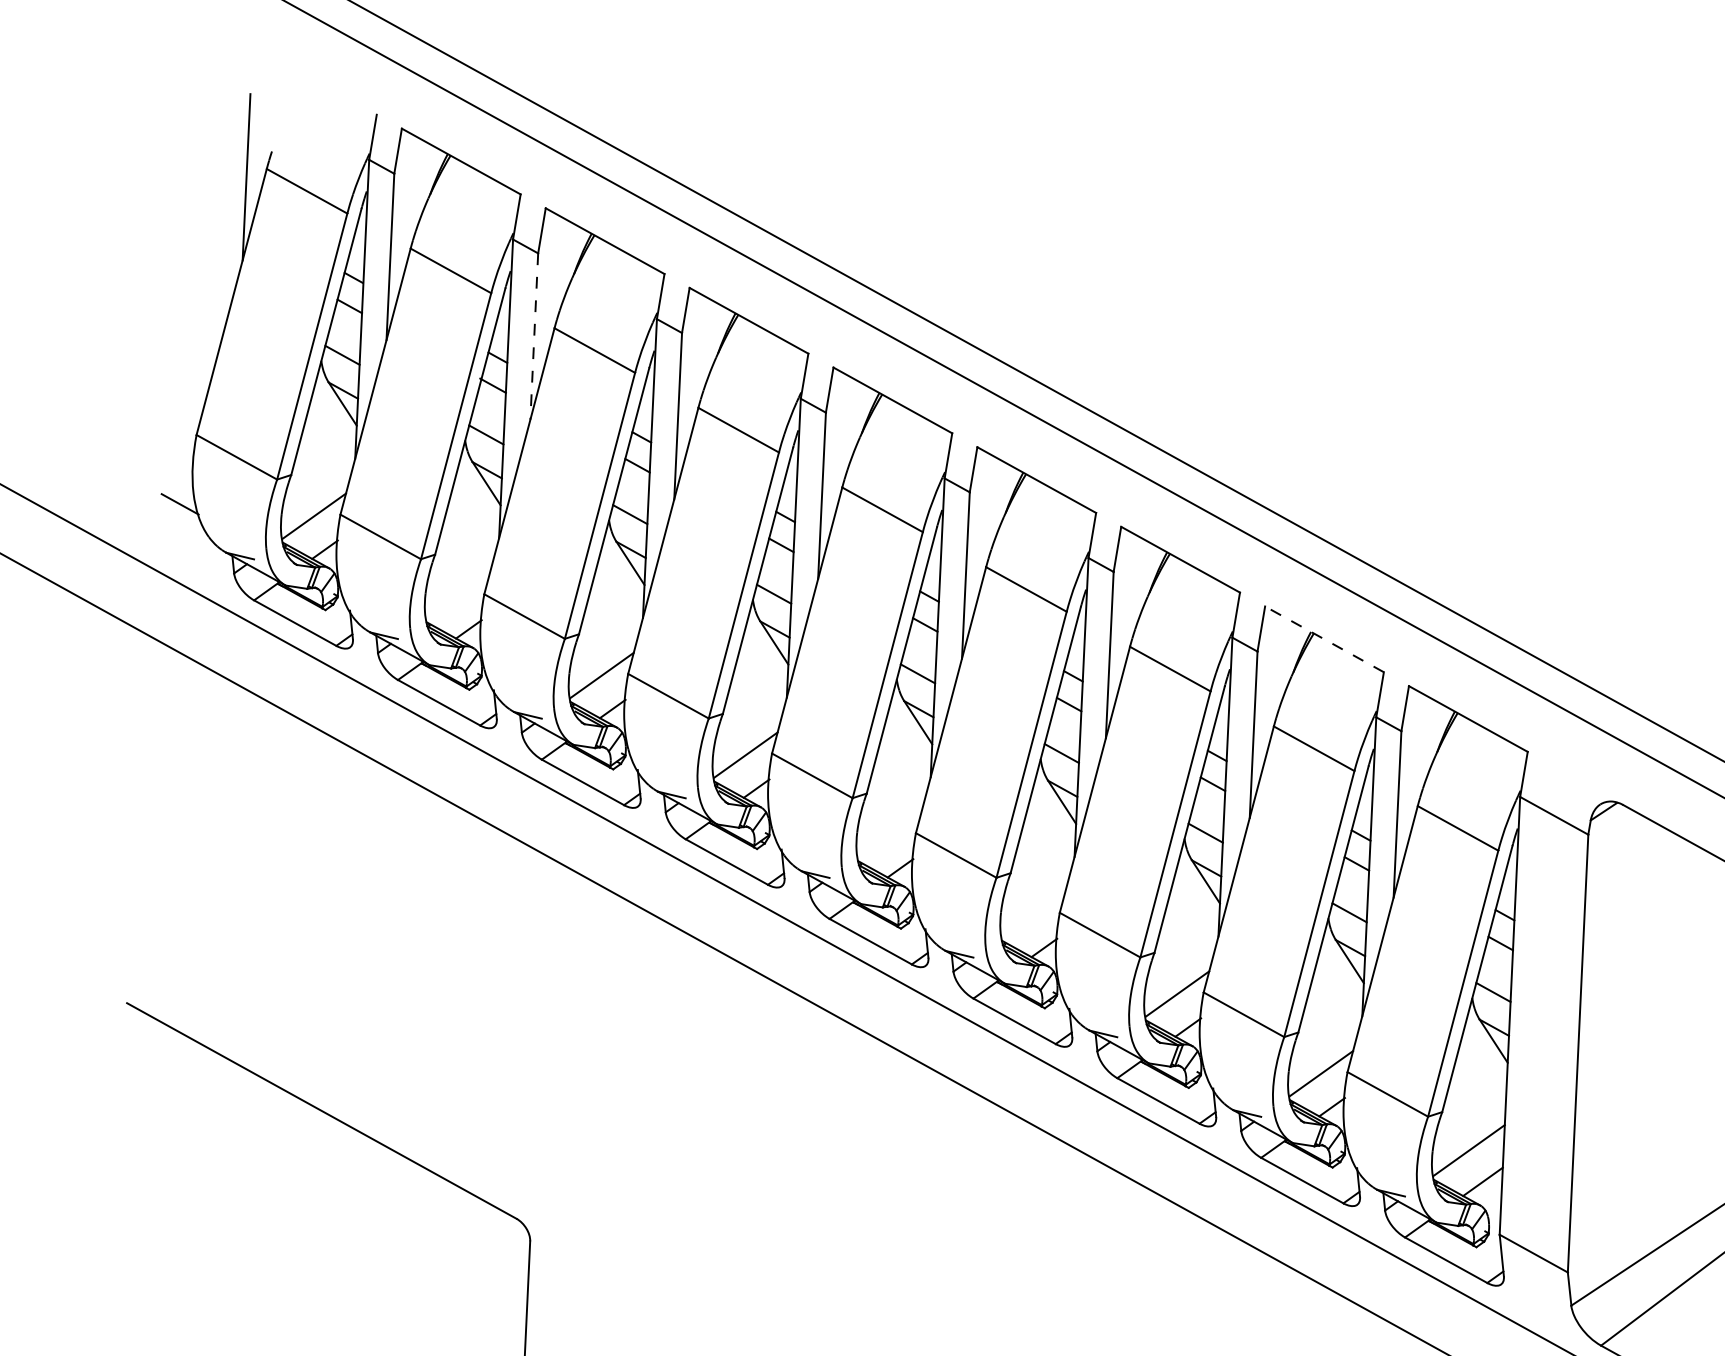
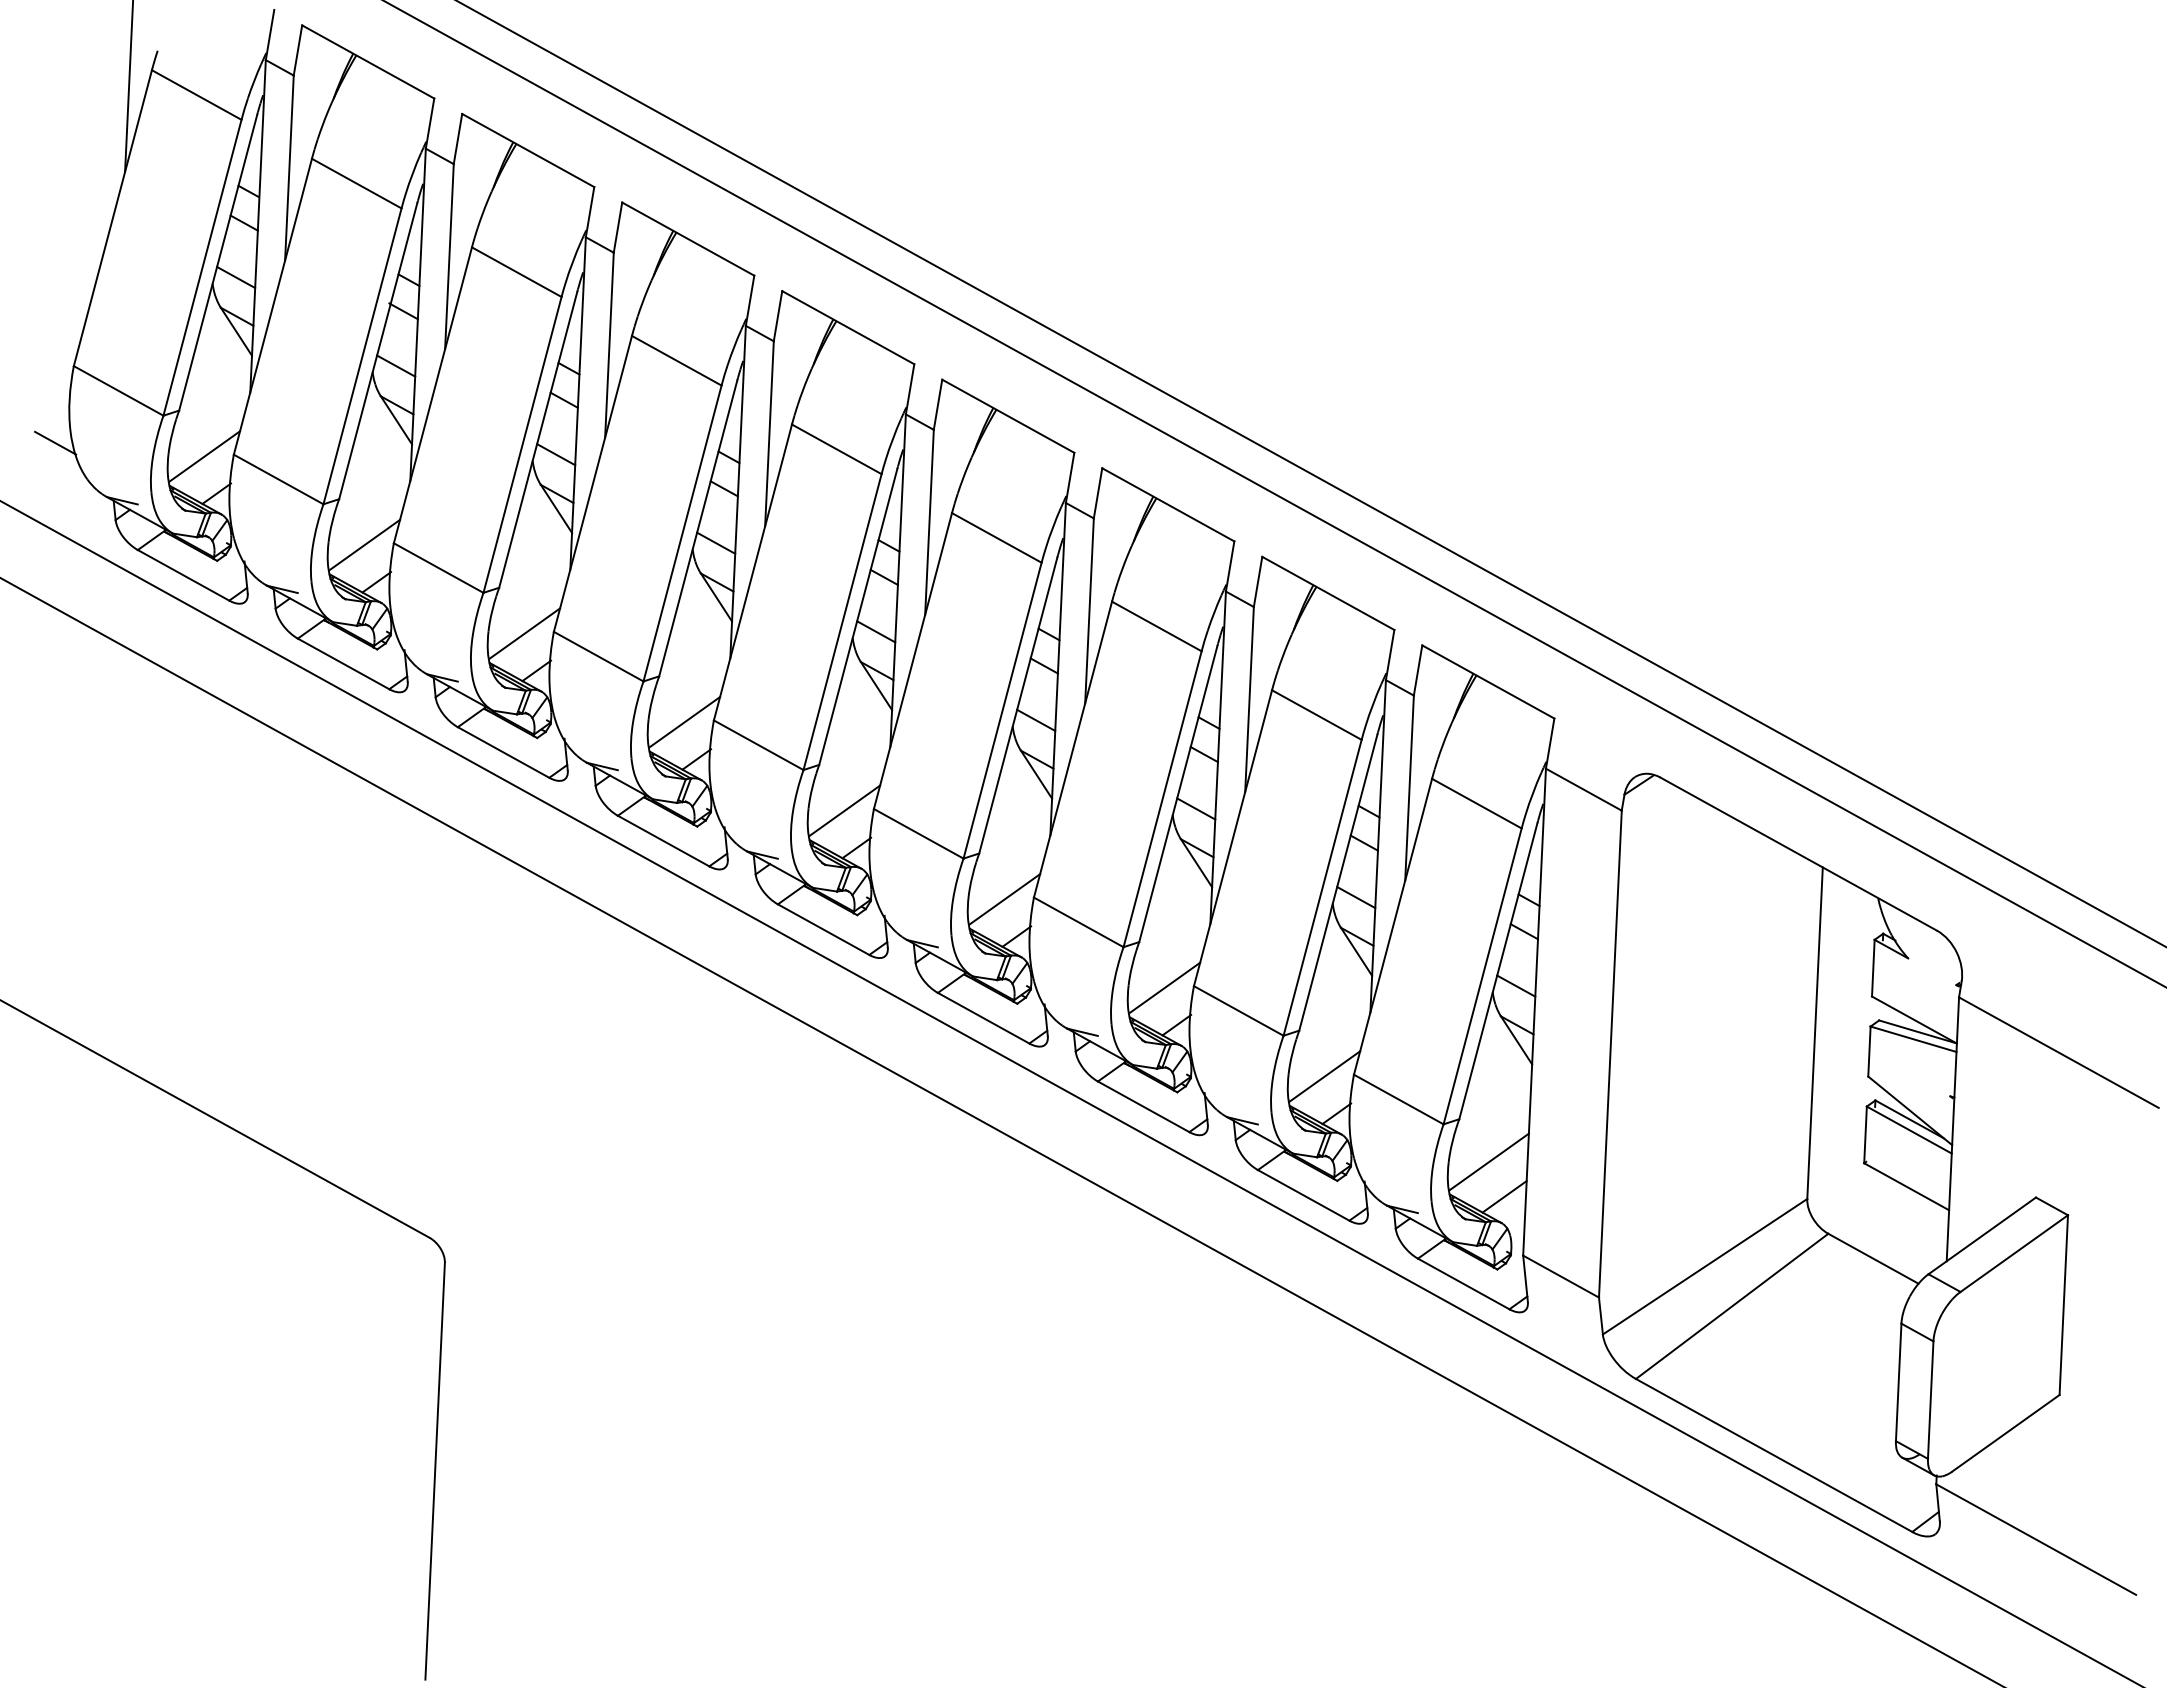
line: (534, 336) -> (449, 256), dashed -> solid
line: (457, 595) -> (364, 544), added
line: (1323, 639) -> (1327, 593), dashed -> solid
line: (889, 834) -> (844, 810), added
line: (1033, 914) -> (1004, 899), added

